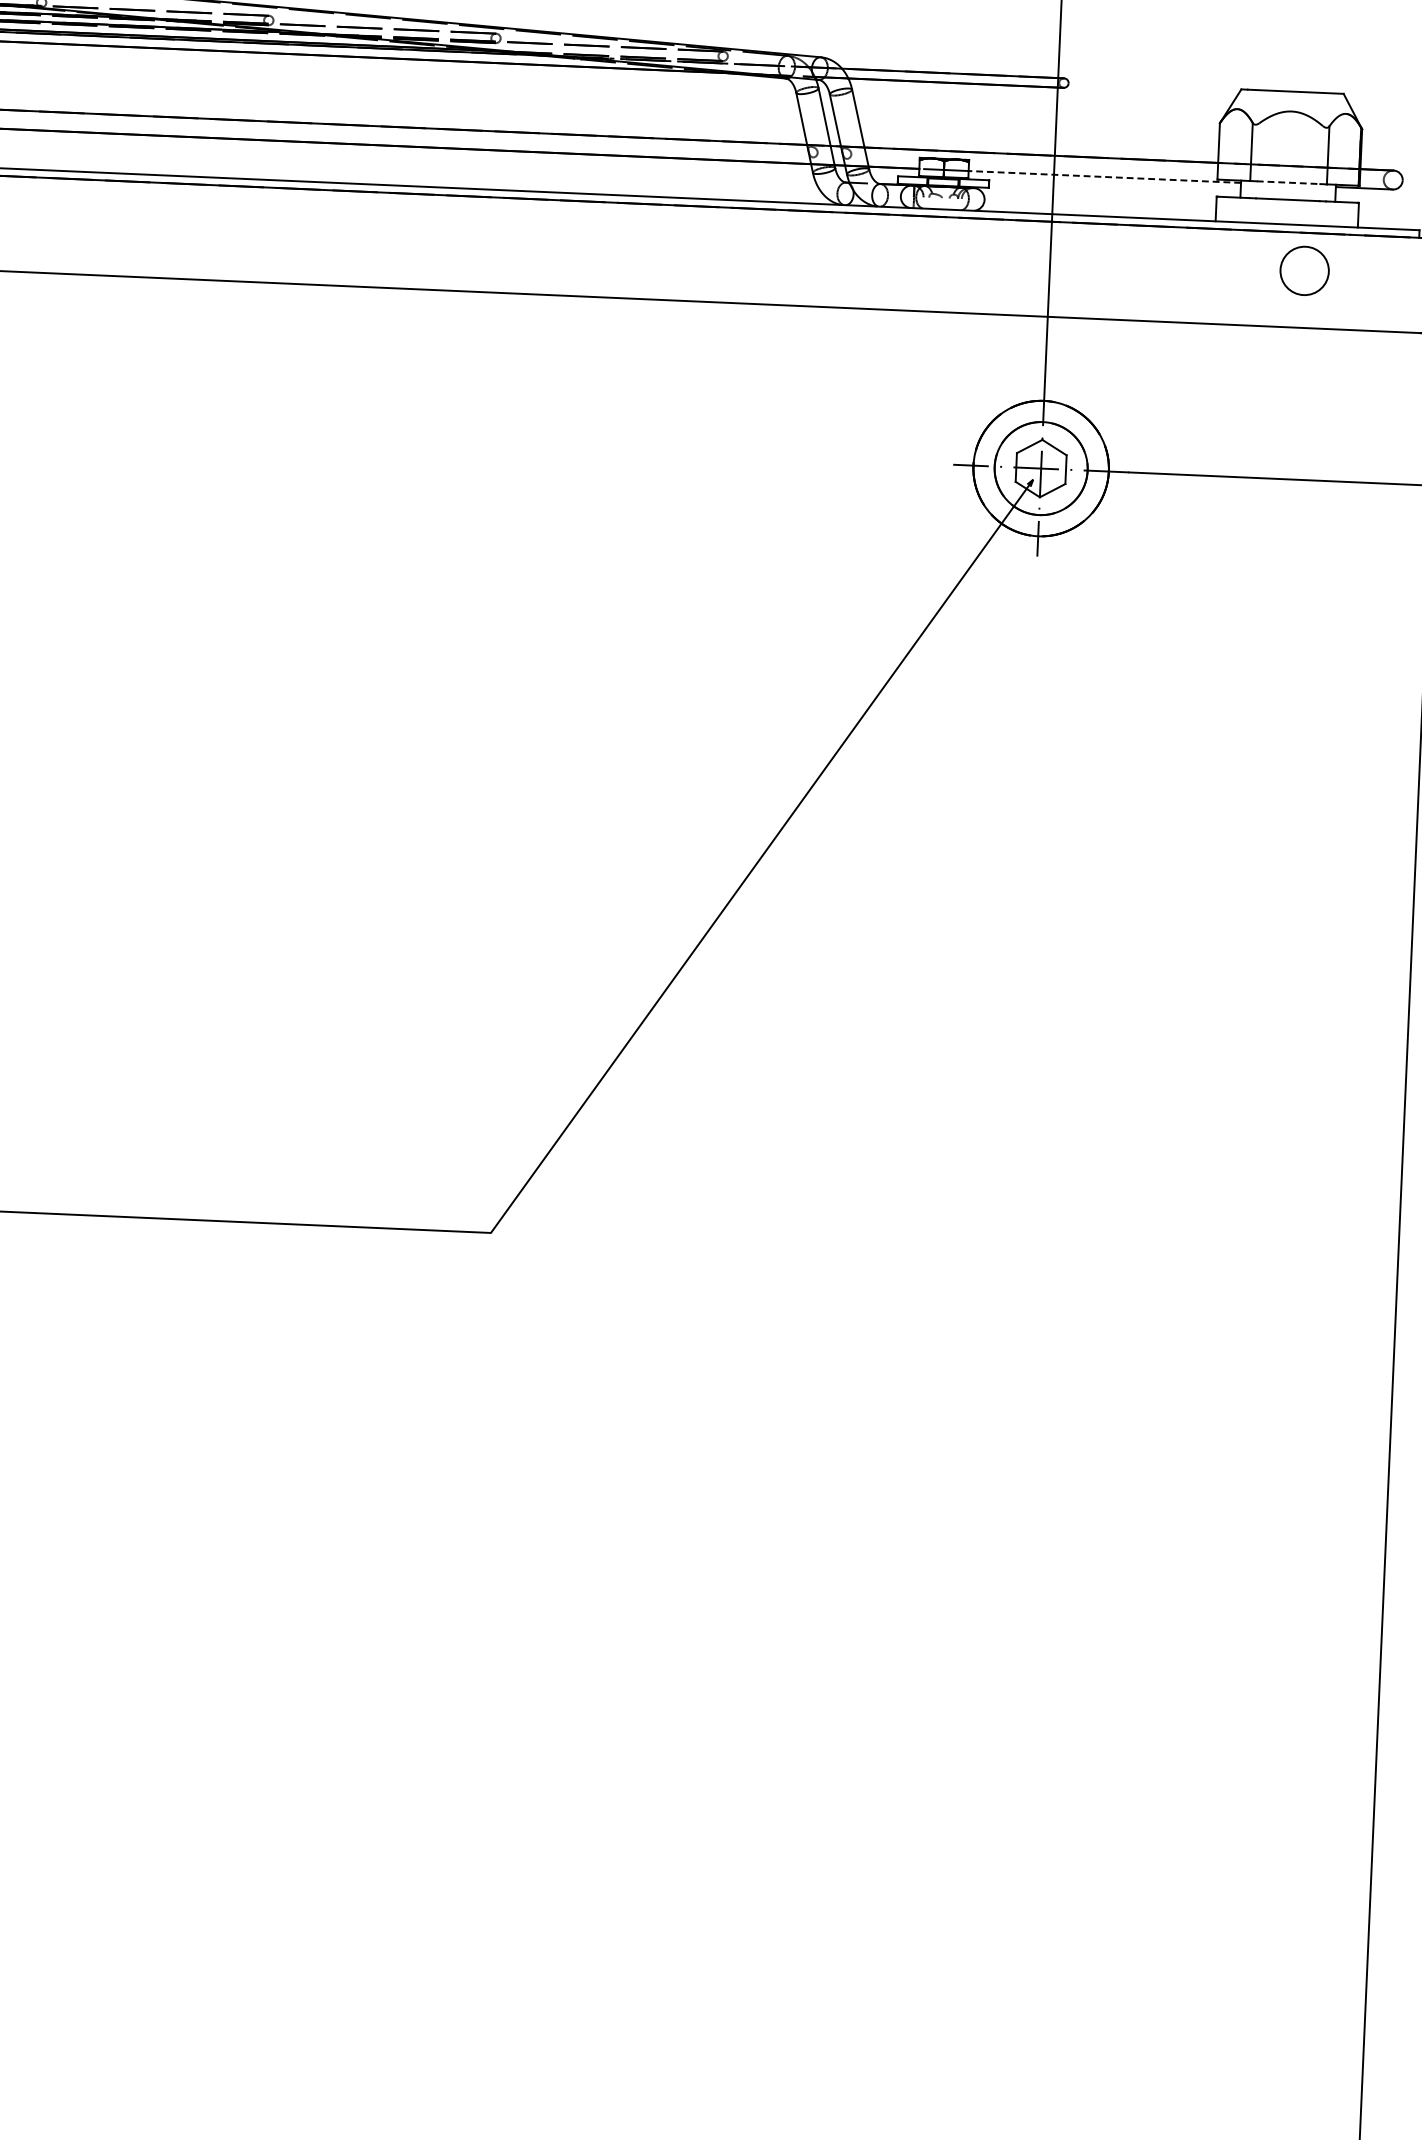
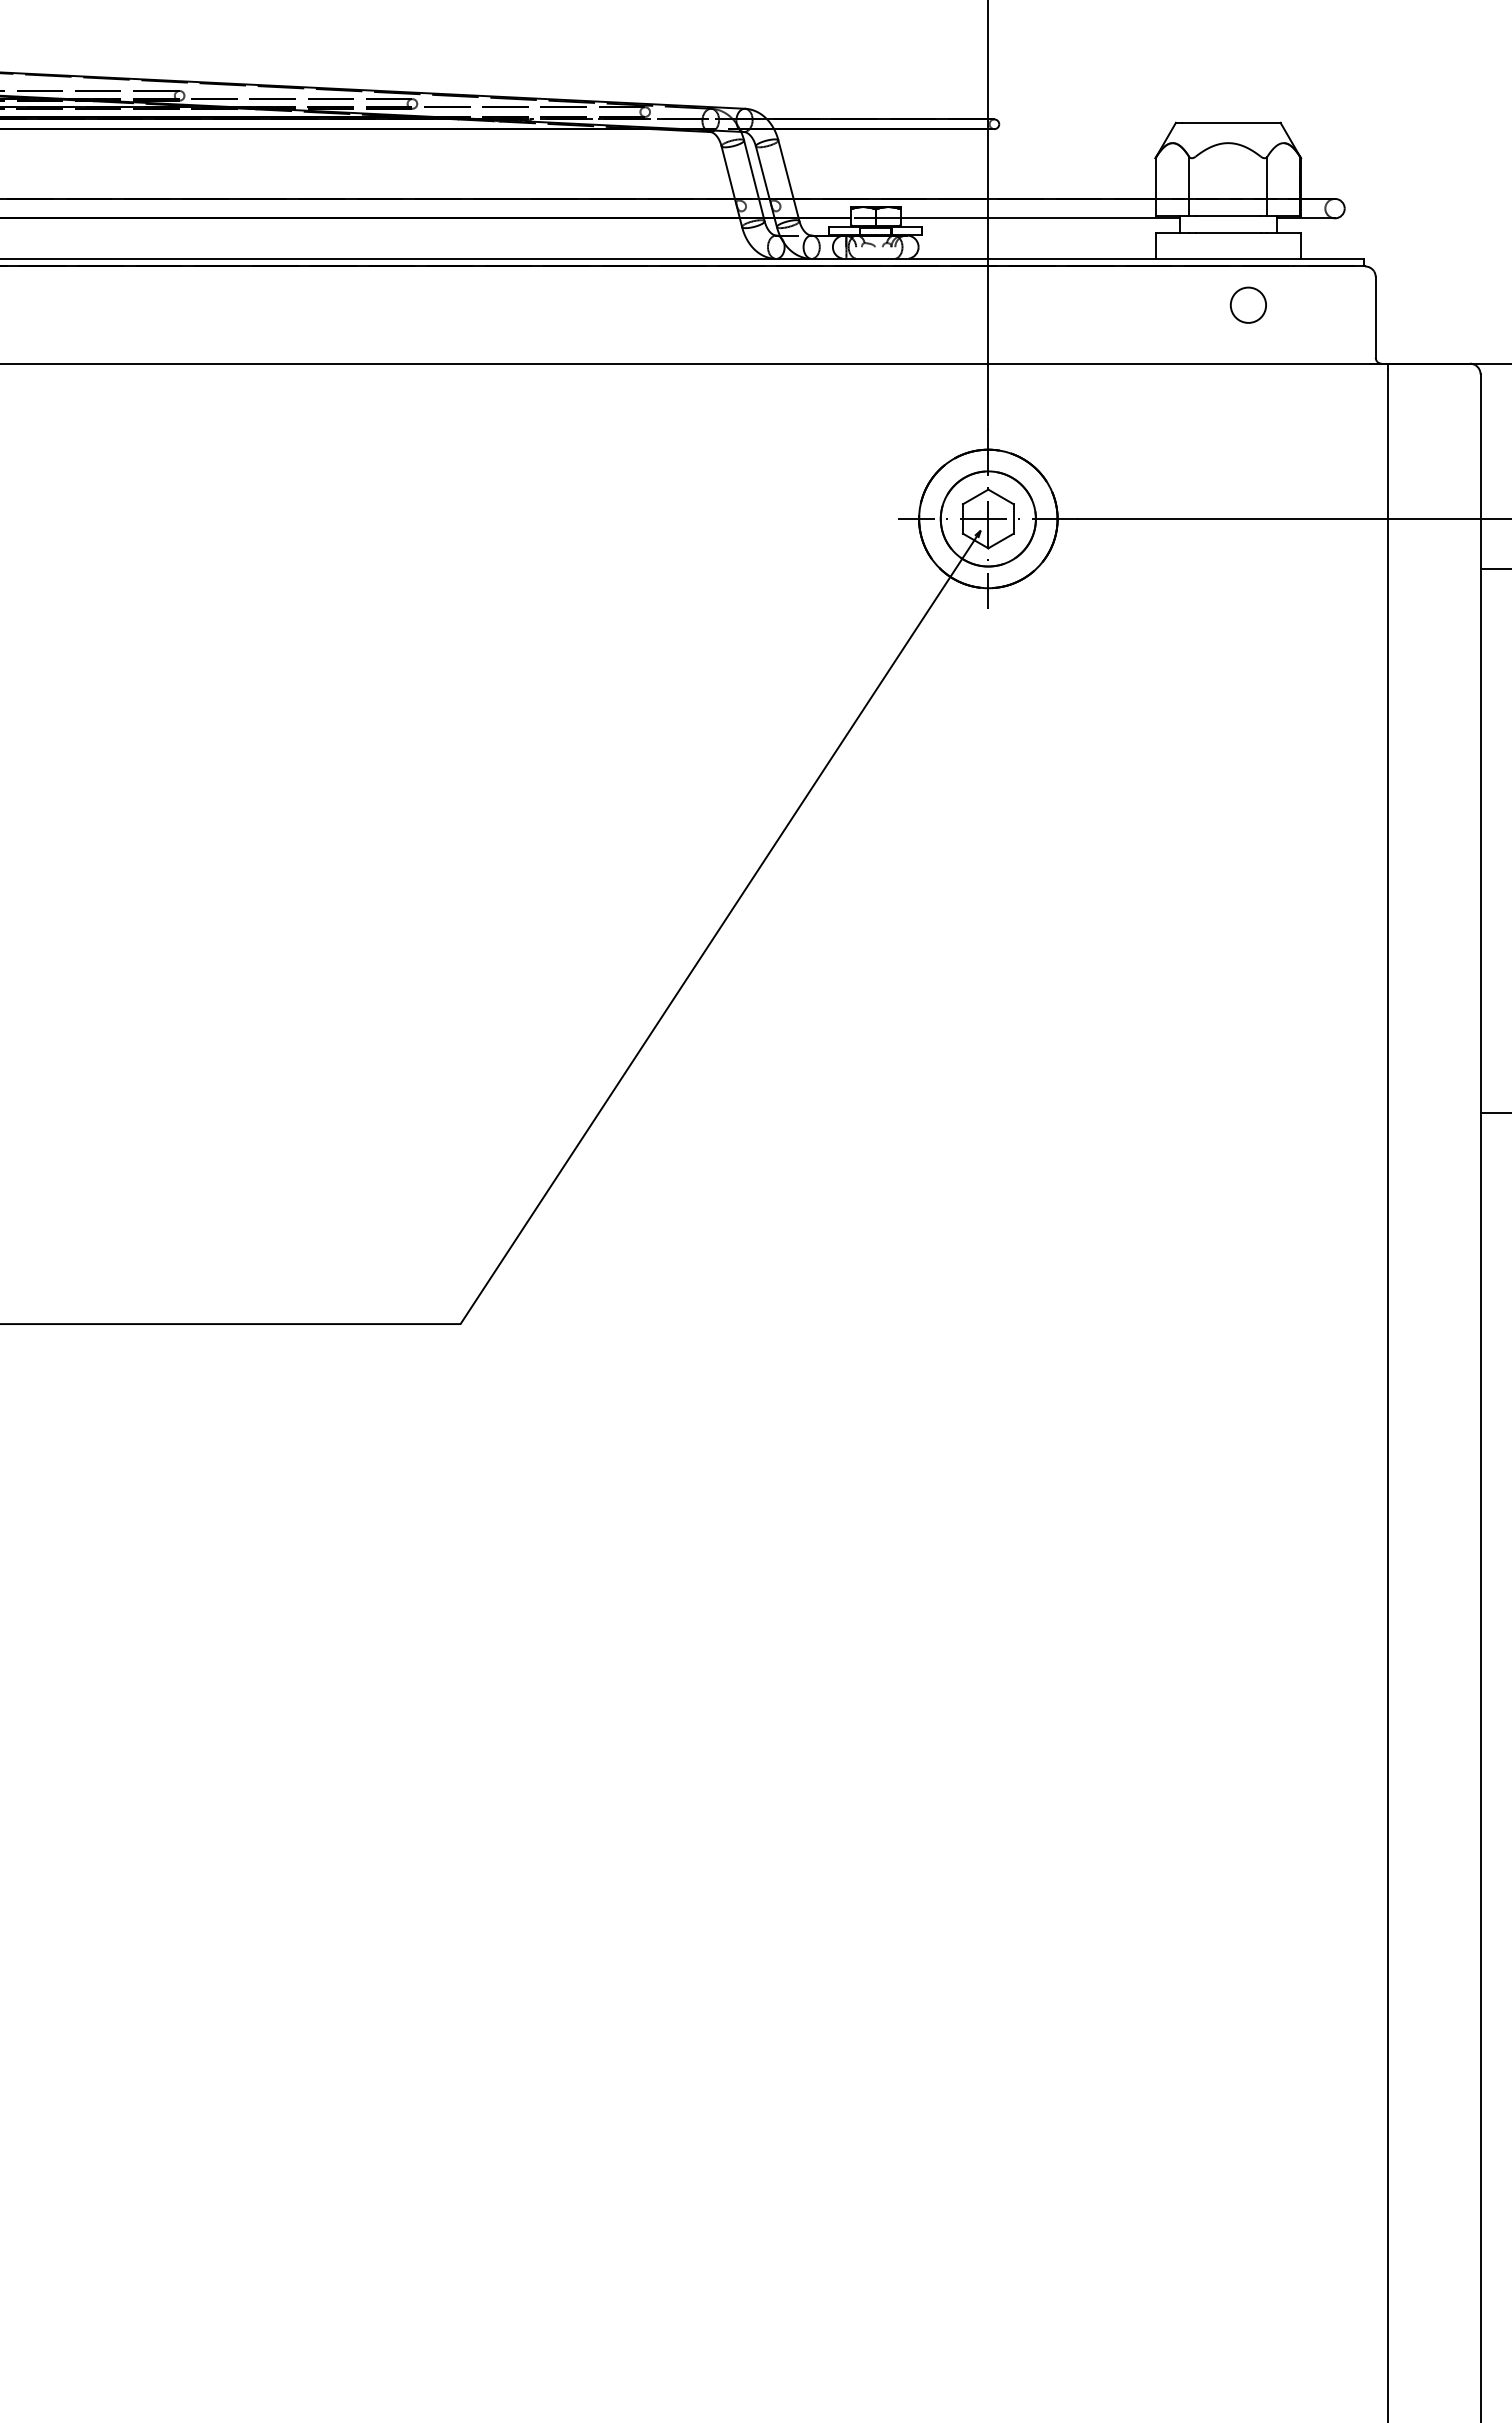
line: (1103, 177) -> (1039, 218), dashed -> solid
line: (1288, 182) -> (1228, 215), dashed -> solid
circle: (1303, 270) -> (1247, 304), size x0.71

